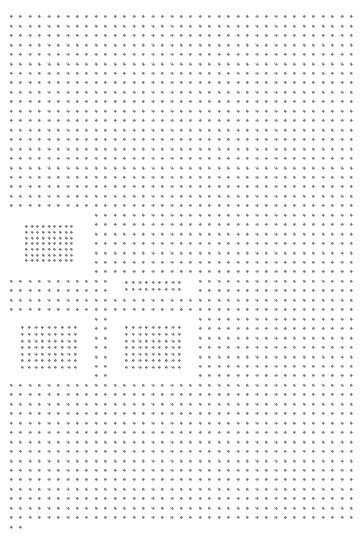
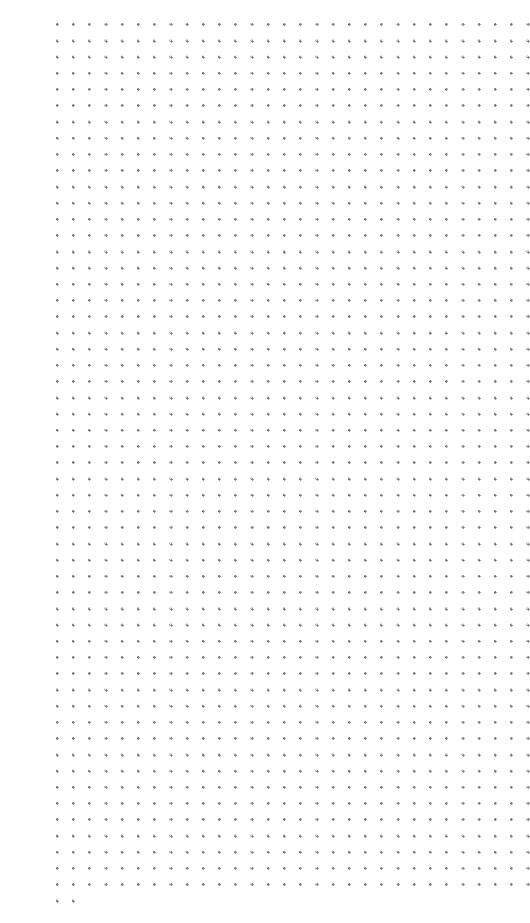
part: (48, 243) -> (121, 414), size x1.67
part: (152, 285) -> (300, 486), size x1.43
part: (48, 347) -> (121, 592), size x1.43
part: (152, 347) -> (300, 592), size x1.43

